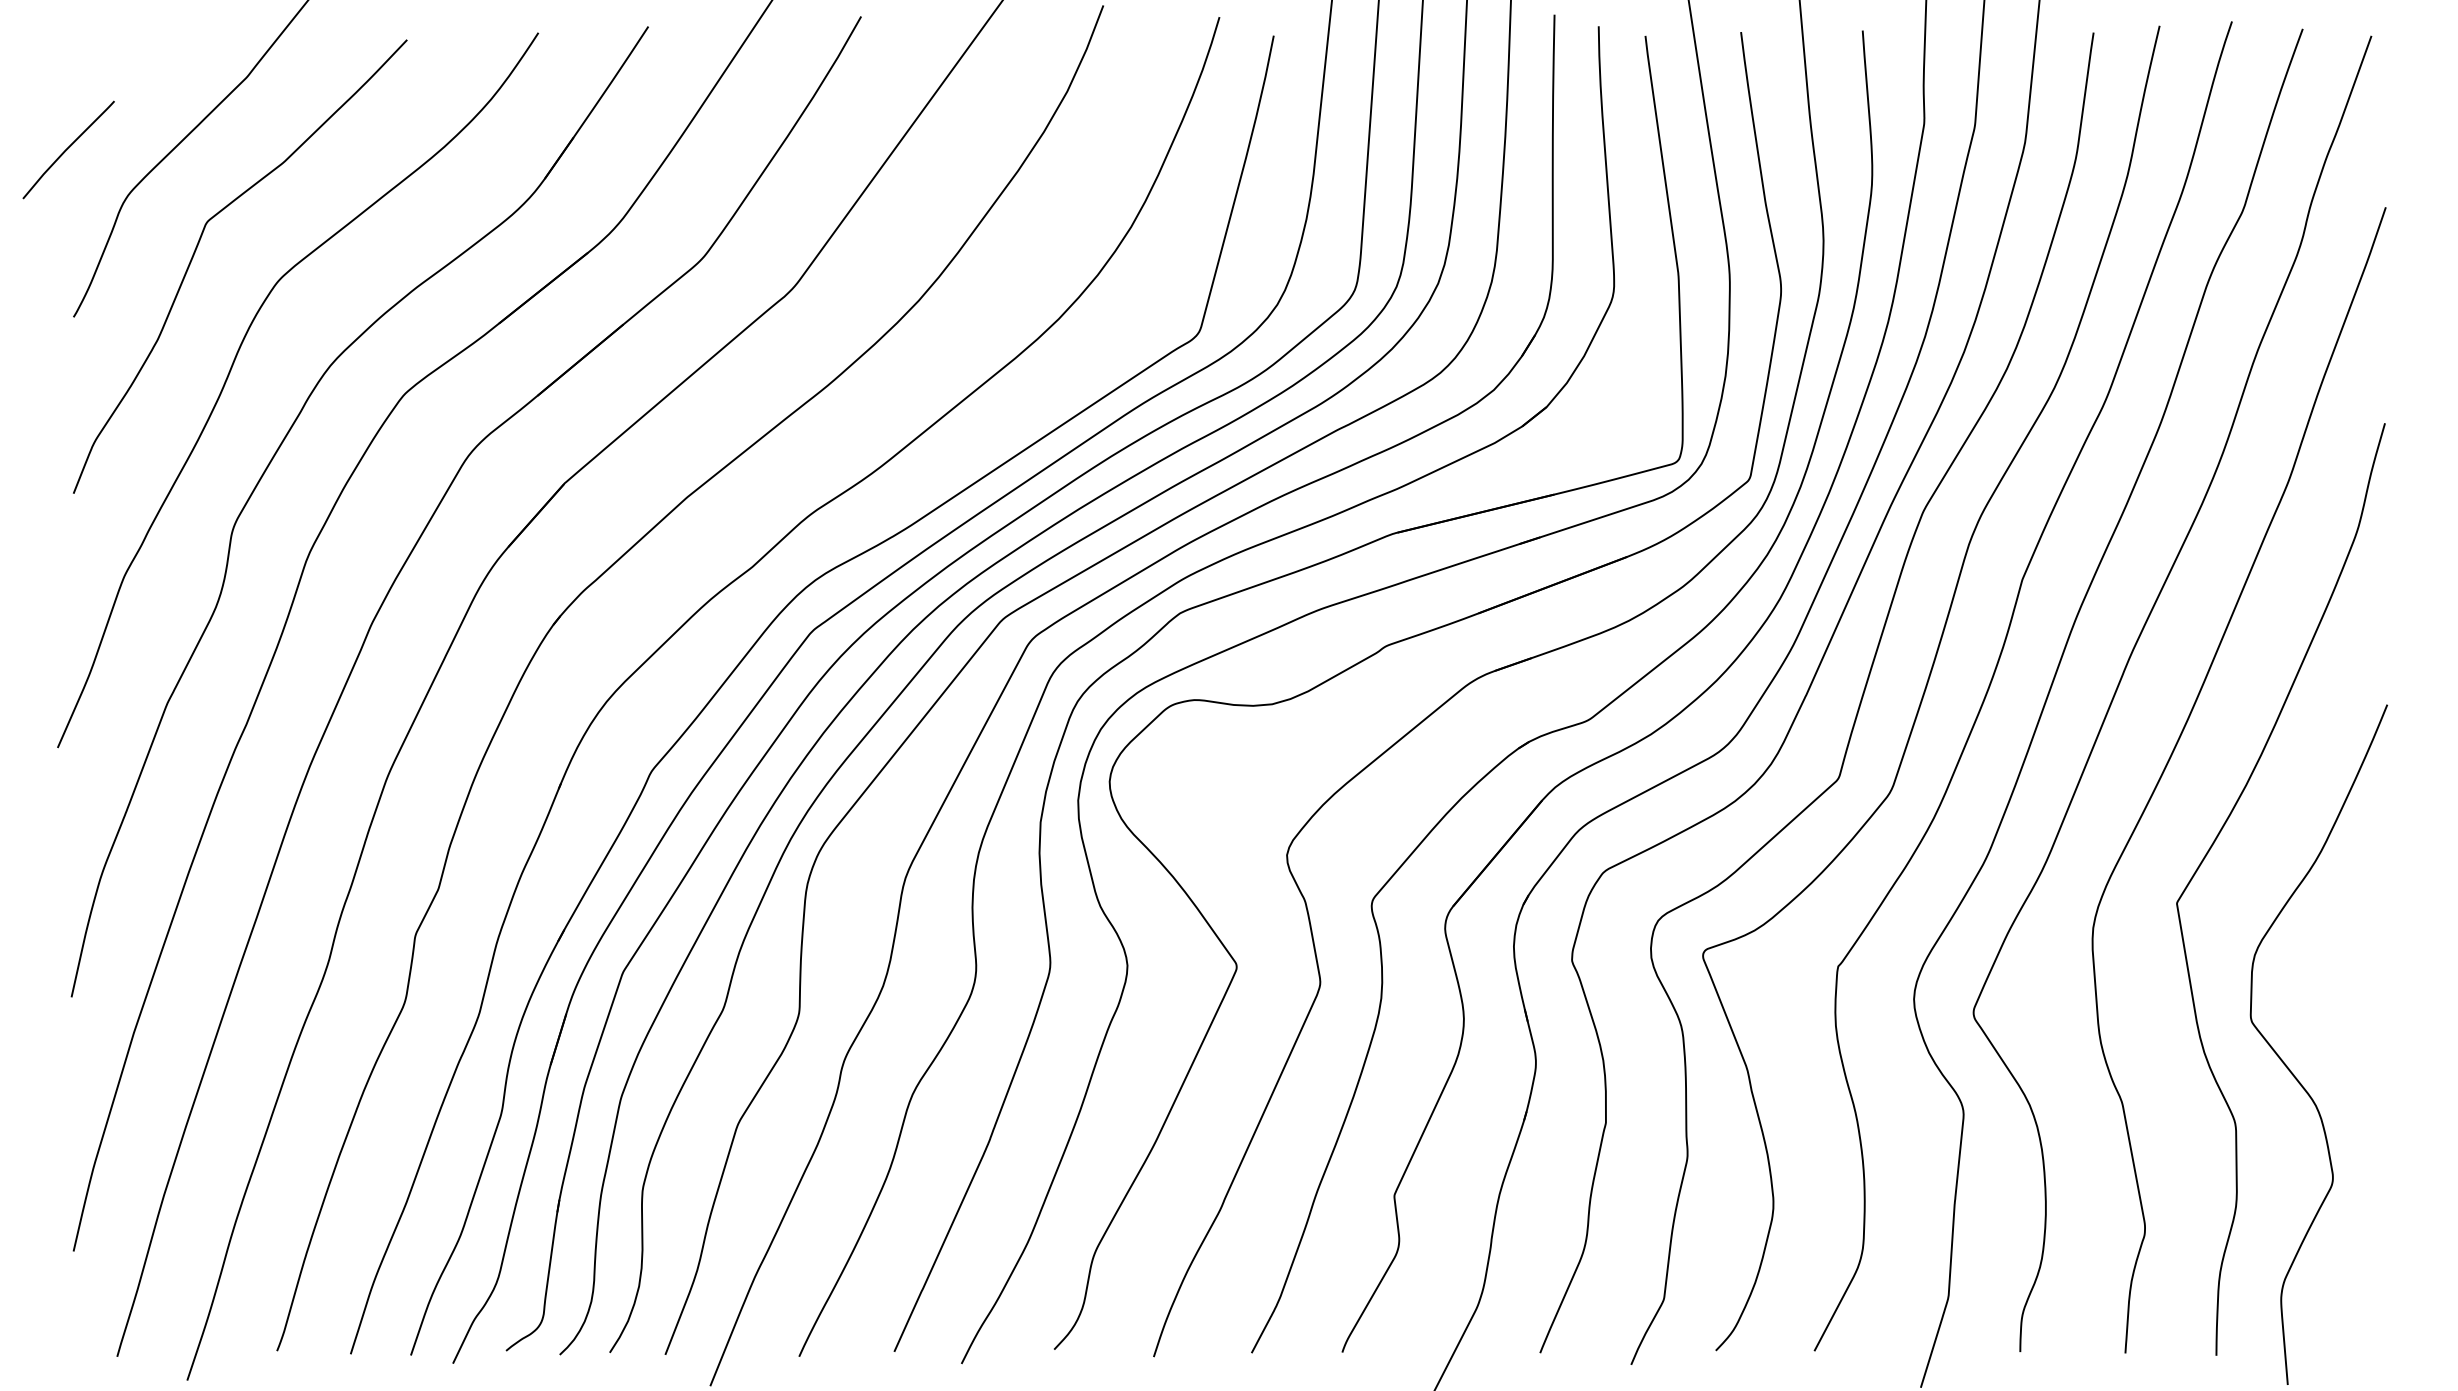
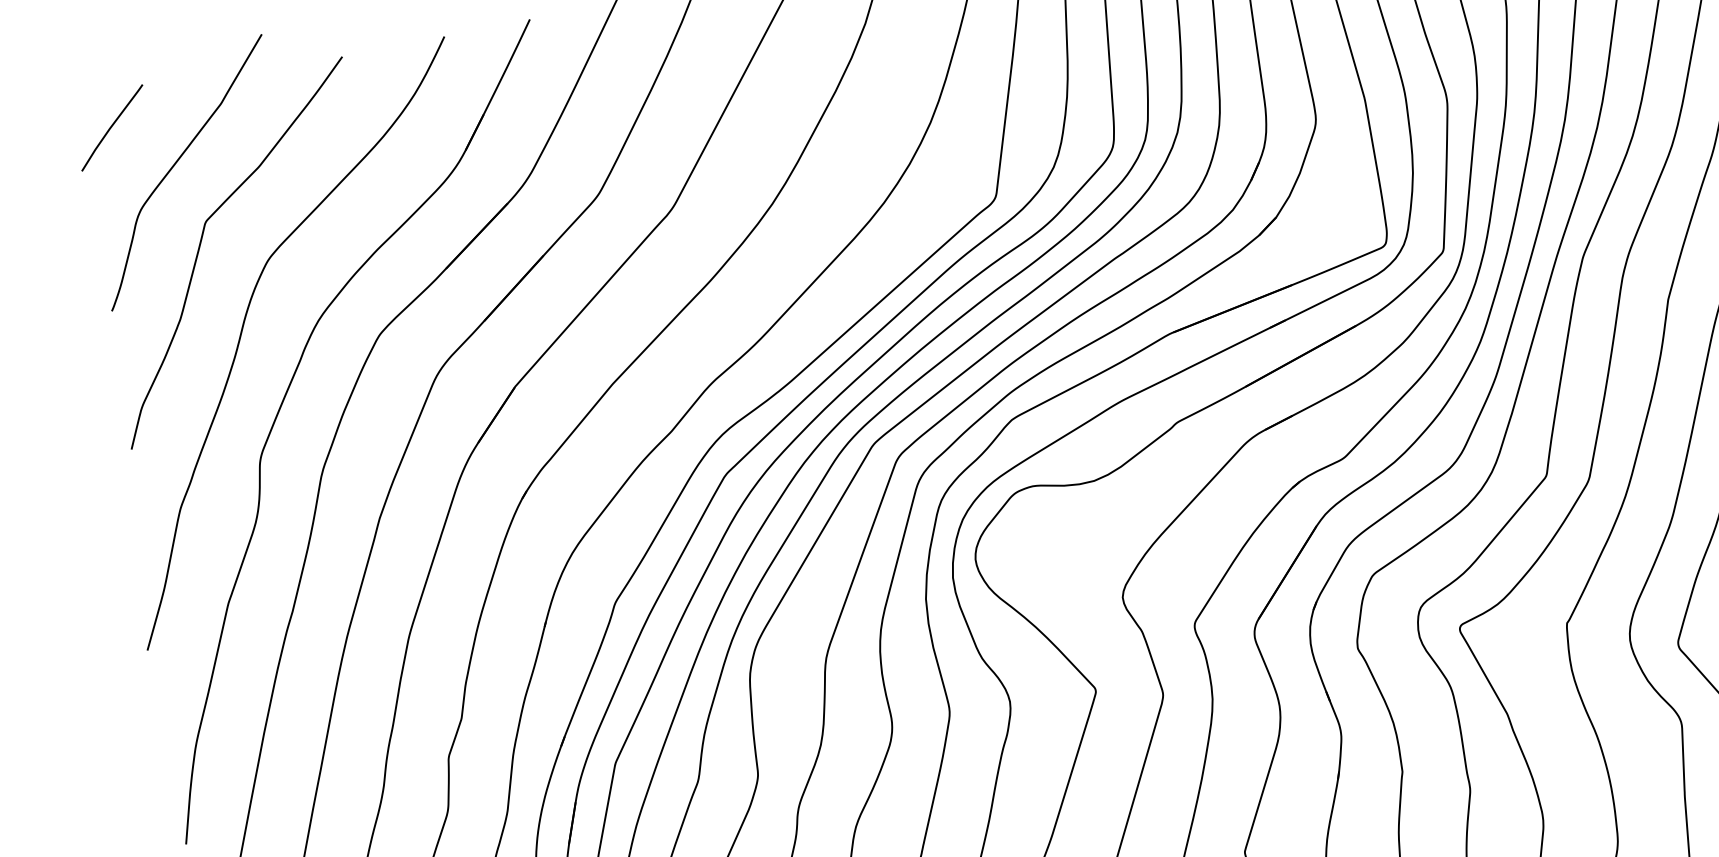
curve: (68, 149) -> (112, 127), moved

